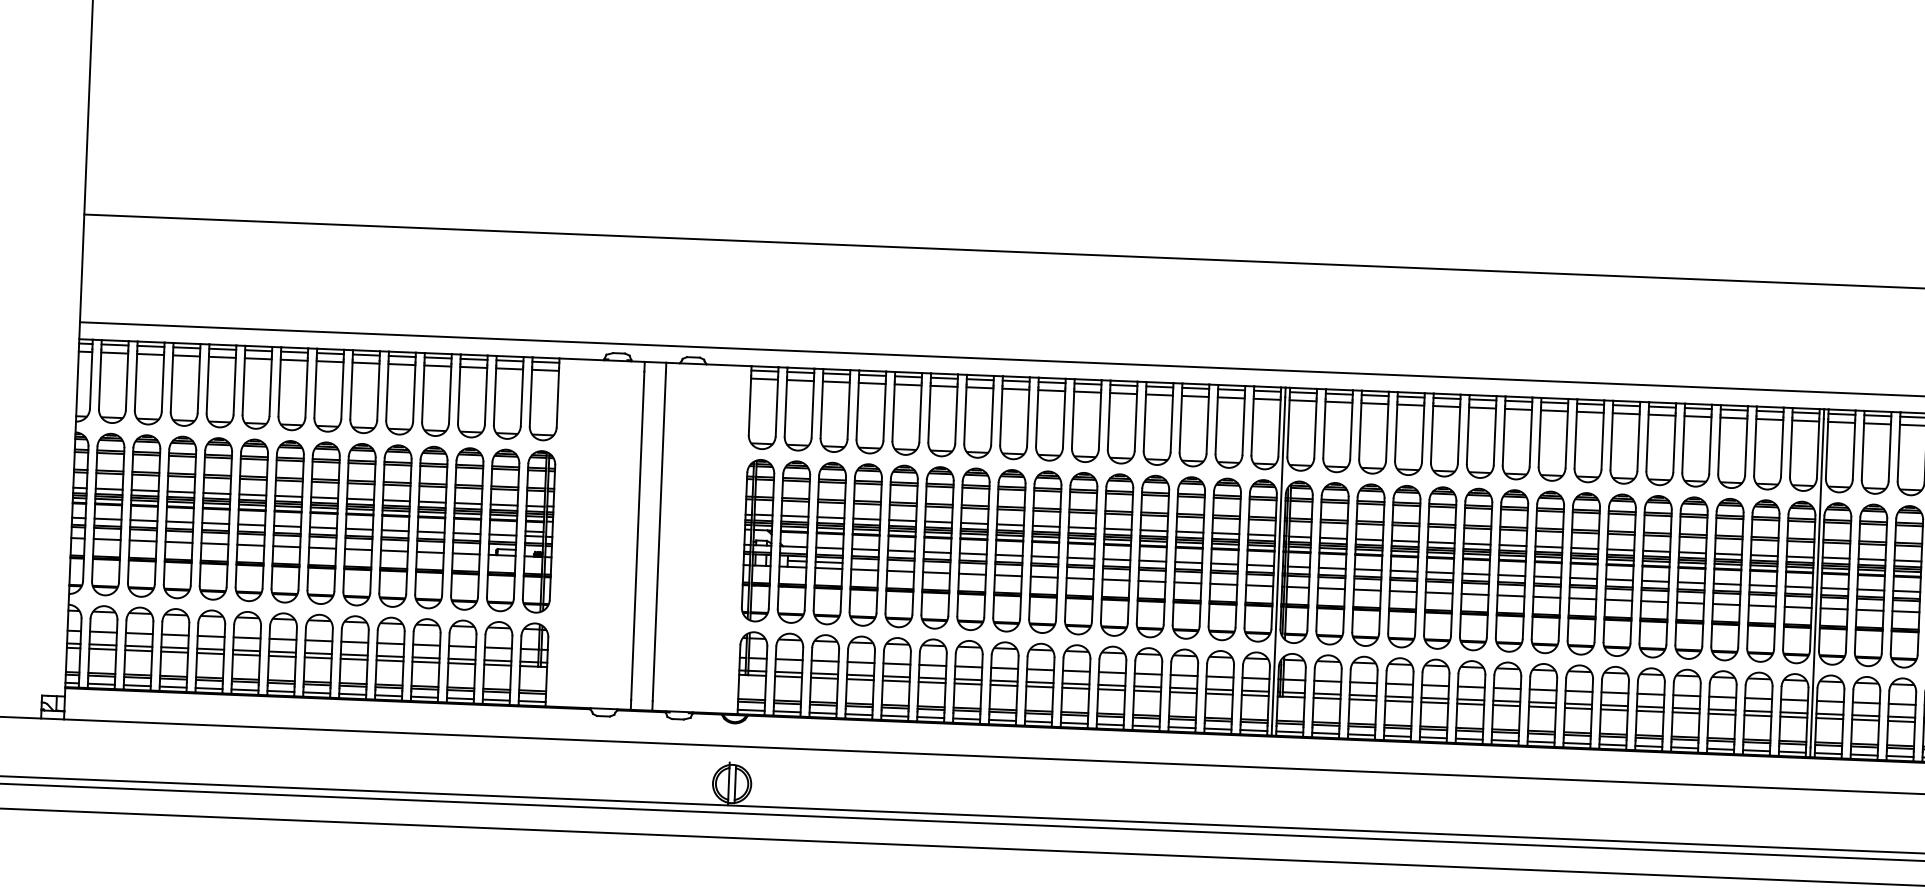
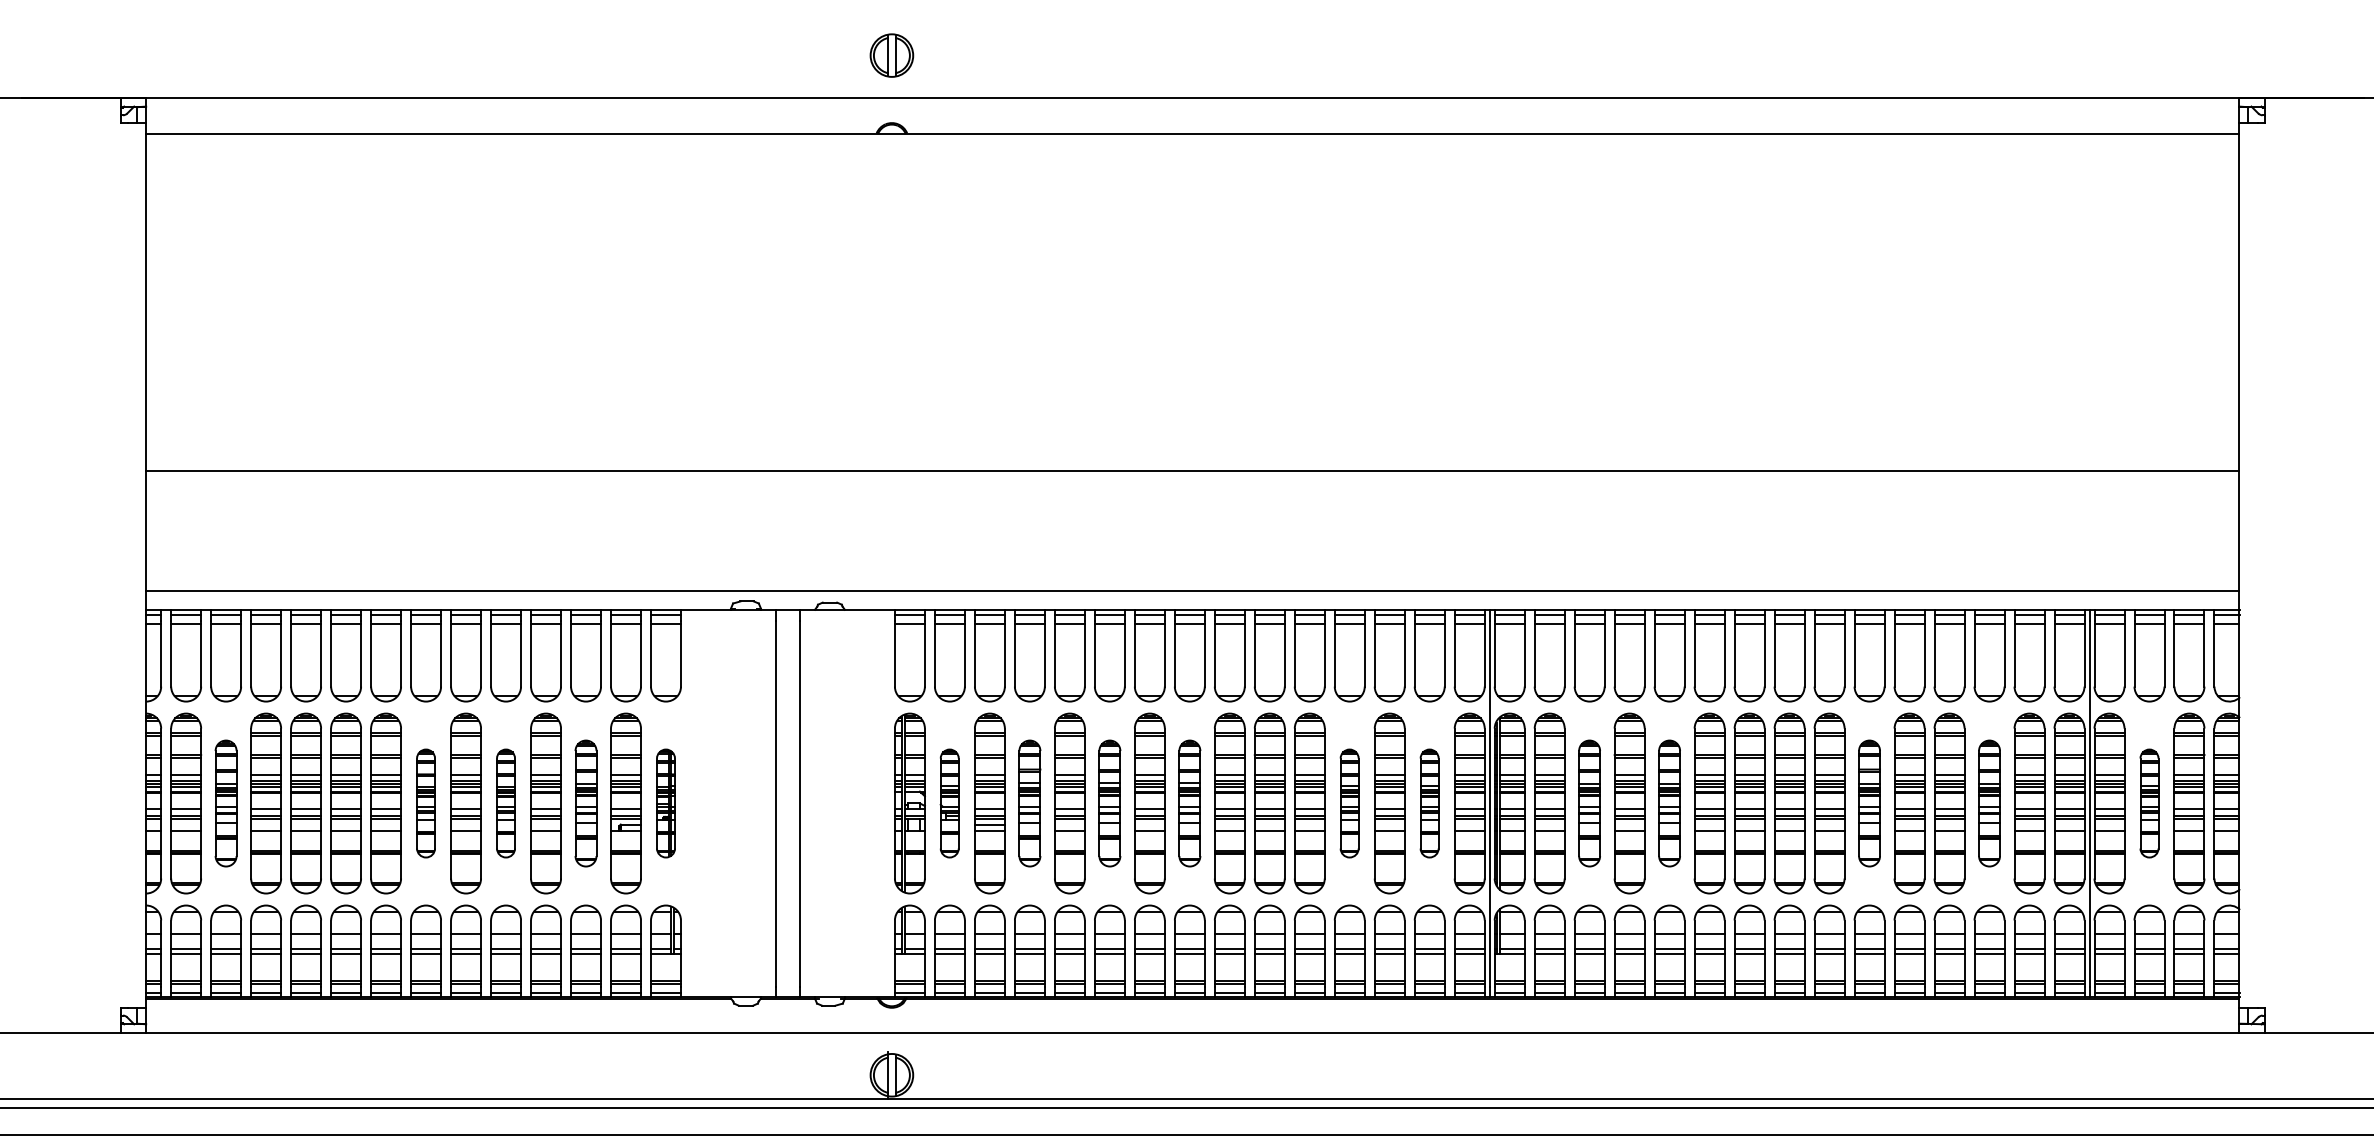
part: (143, 515) -> (225, 803), size x0.7
part: (323, 523) -> (425, 803), size x0.6
part: (394, 526) -> (505, 803), size x0.6
part: (466, 528) -> (585, 803), size x0.7
part: (538, 531) -> (665, 803), size x0.6
part: (793, 542) -> (949, 803), size x0.6
part: (865, 544) -> (1029, 803), size x0.7
part: (937, 547) -> (1109, 803), size x0.7
part: (1009, 550) -> (1189, 803), size x0.7
part: (1152, 556) -> (1349, 803), size x0.6
part: (1224, 559) -> (1429, 803), size x0.6
part: (1368, 565) -> (1589, 803), size x0.7
part: (1440, 568) -> (1669, 803), size x0.7
part: (1619, 575) -> (1869, 803), size x0.7
part: (1727, 579) -> (1989, 803), size x0.7
part: (1871, 585) -> (2149, 803), size x0.6

